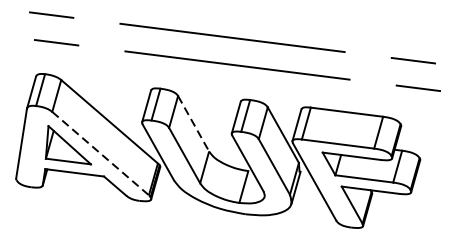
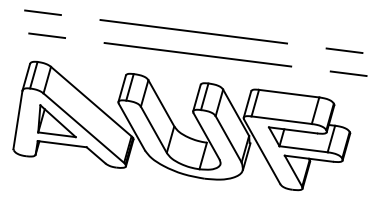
line: (193, 123) -> (161, 103), dashed -> solid
line: (101, 153) -> (84, 128), dashed -> solid

